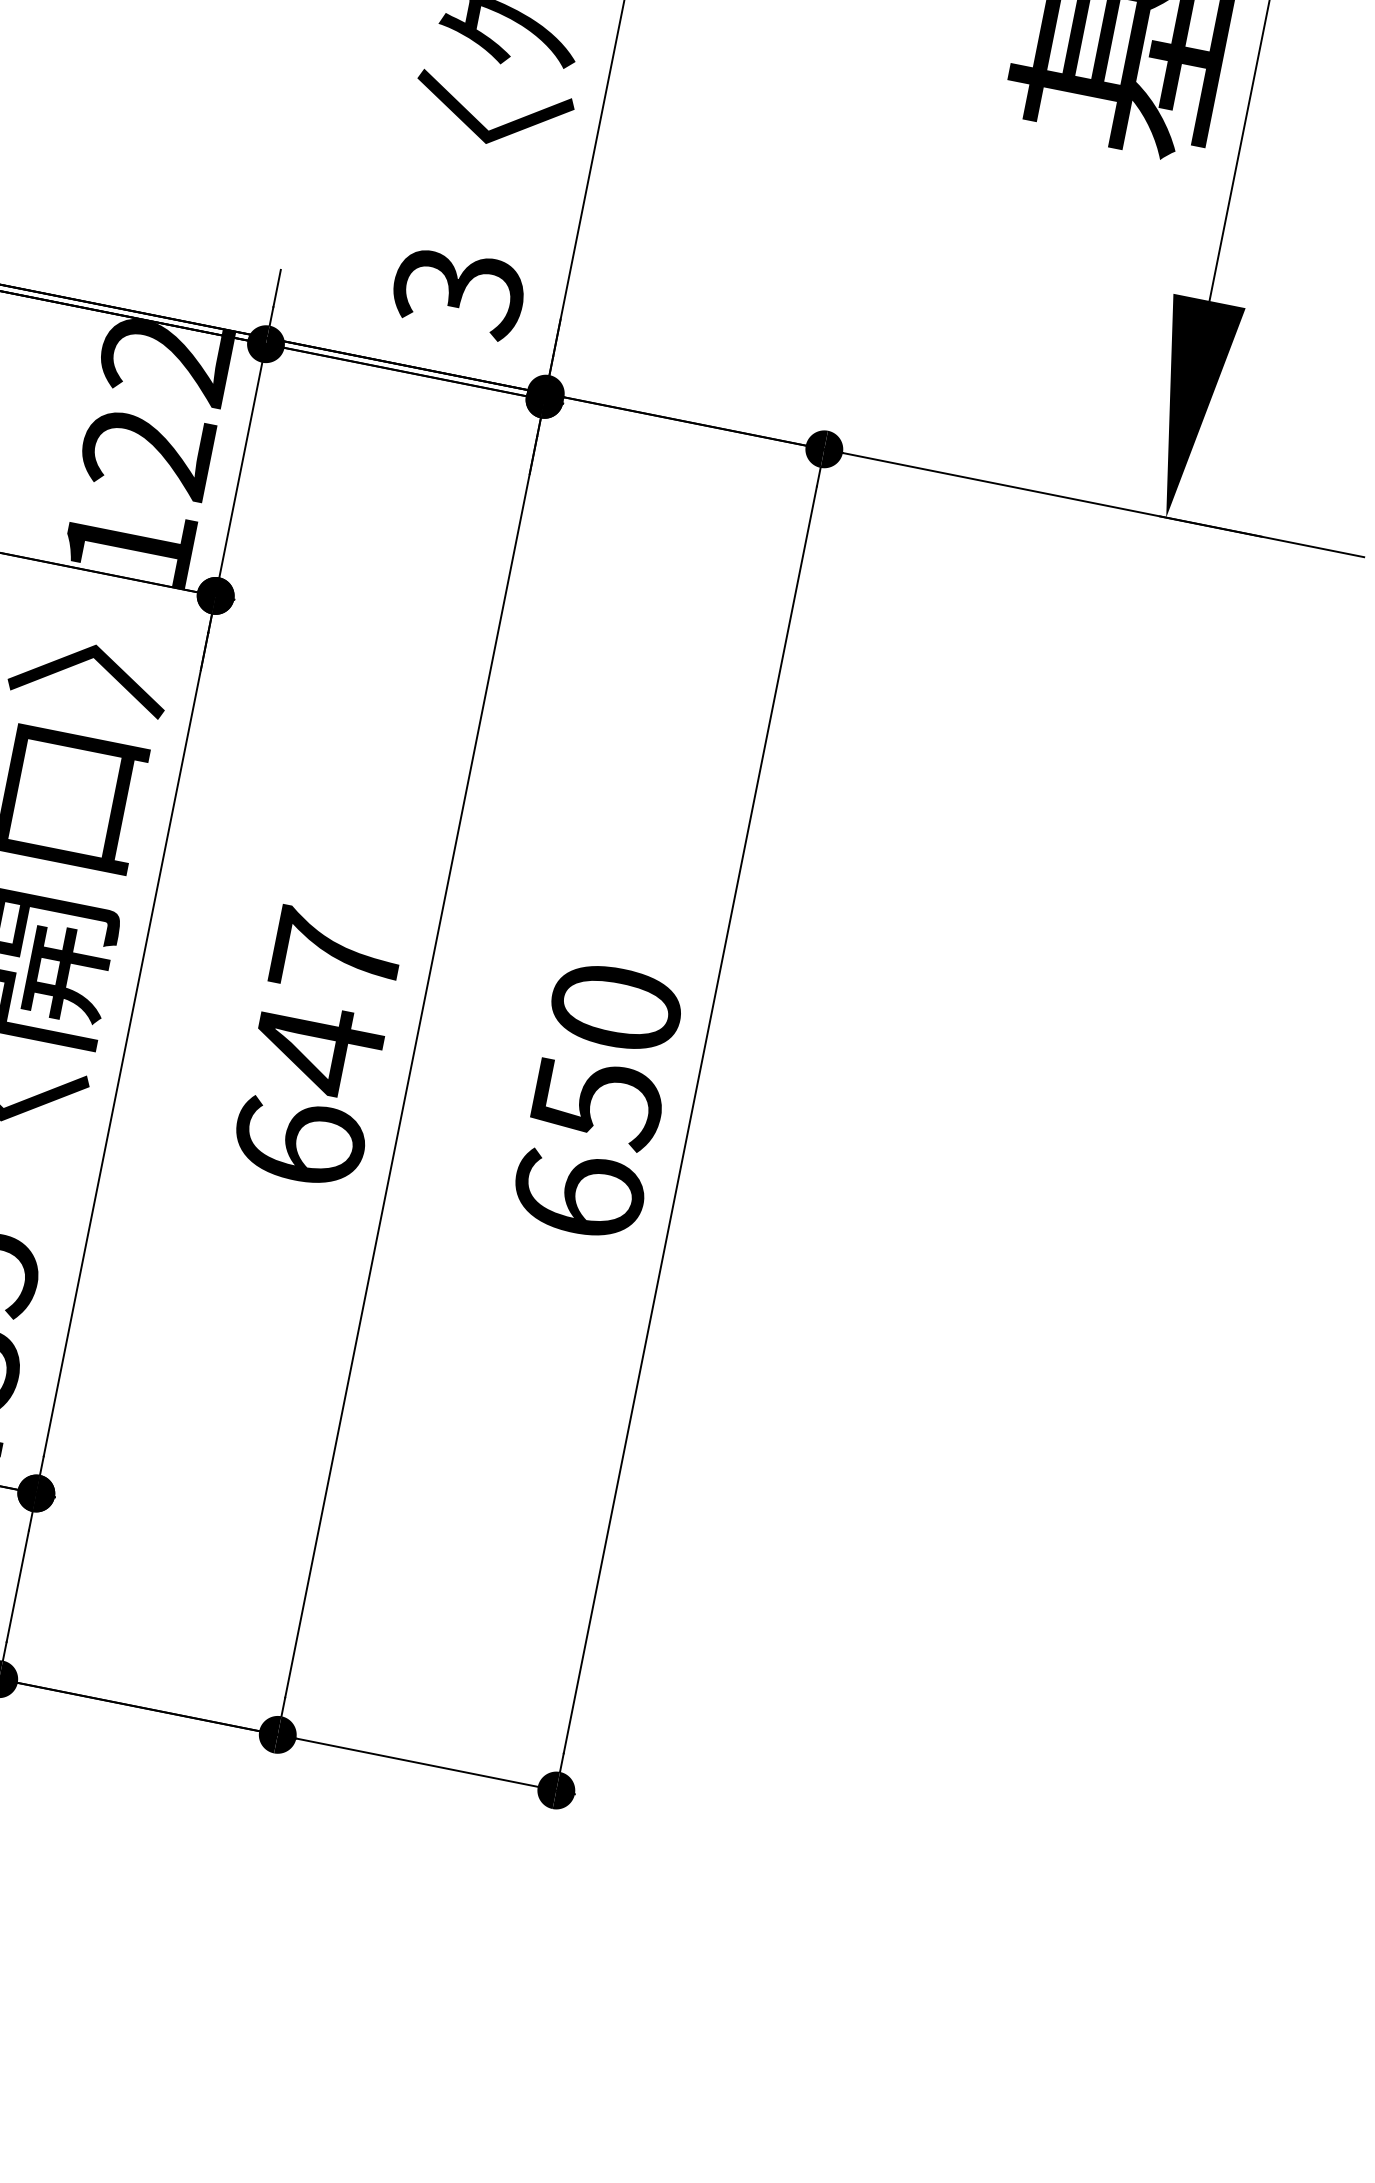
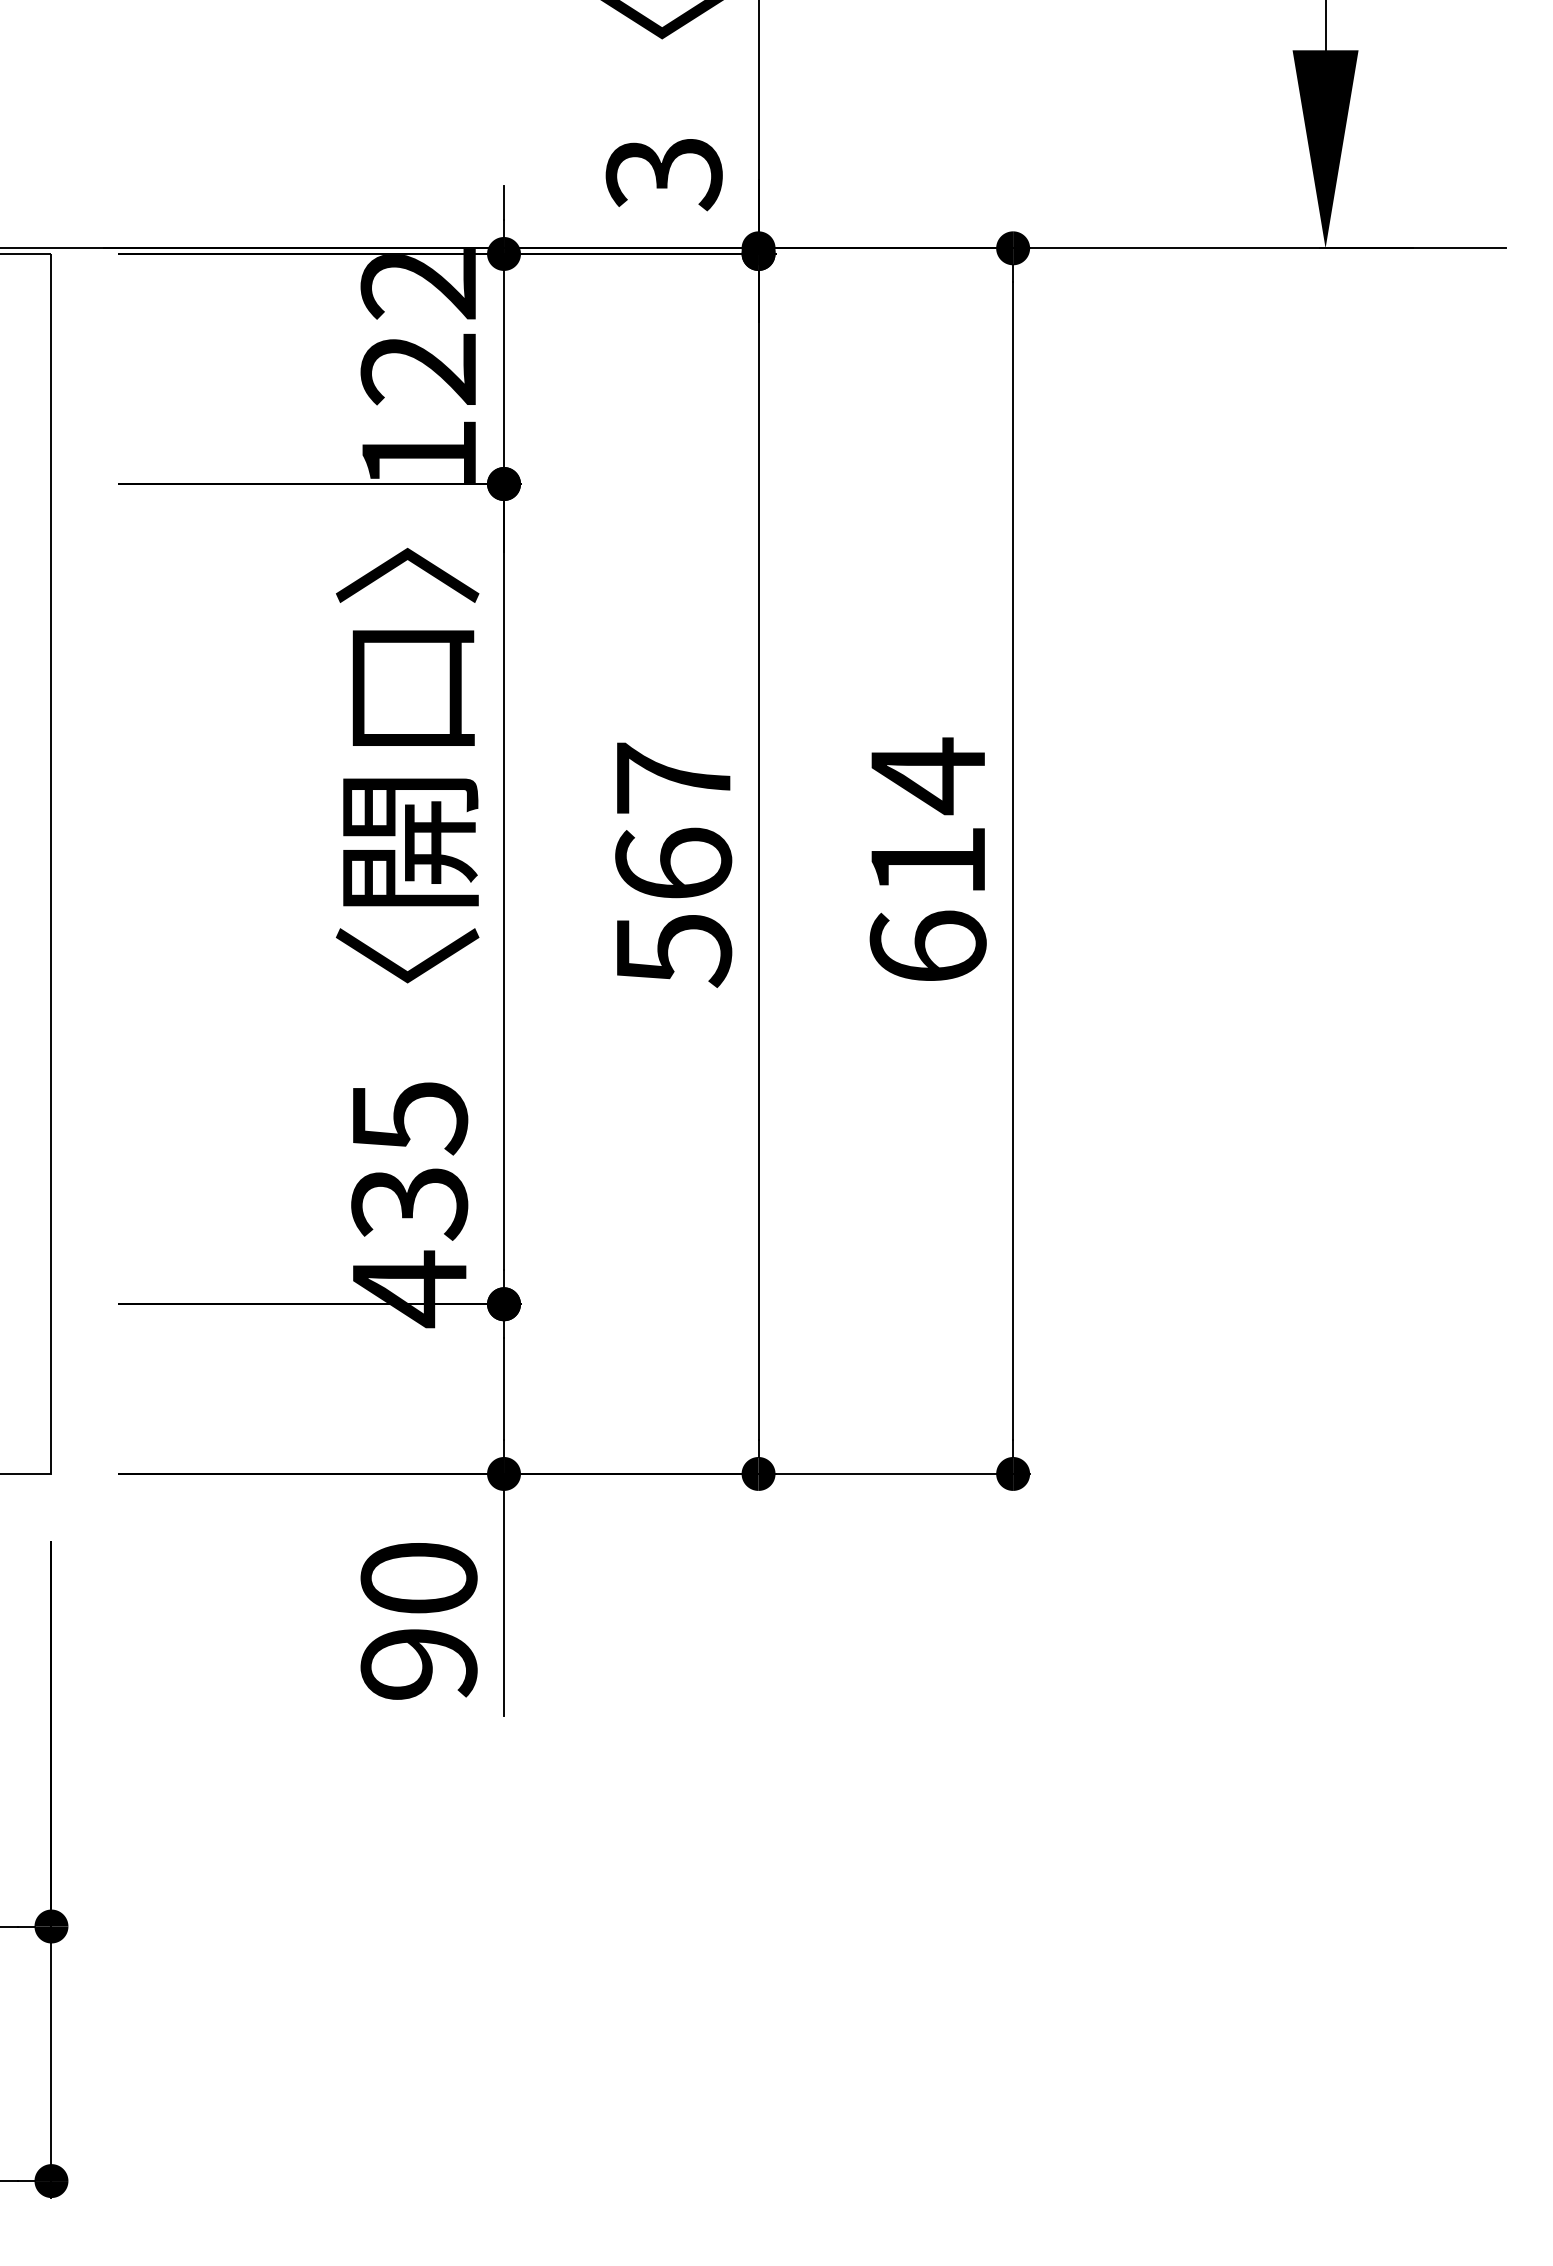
text: (605, 1054) -> (927, 818), 650 -> 614
text: (308, 1096) -> (673, 907), 647 -> 567

